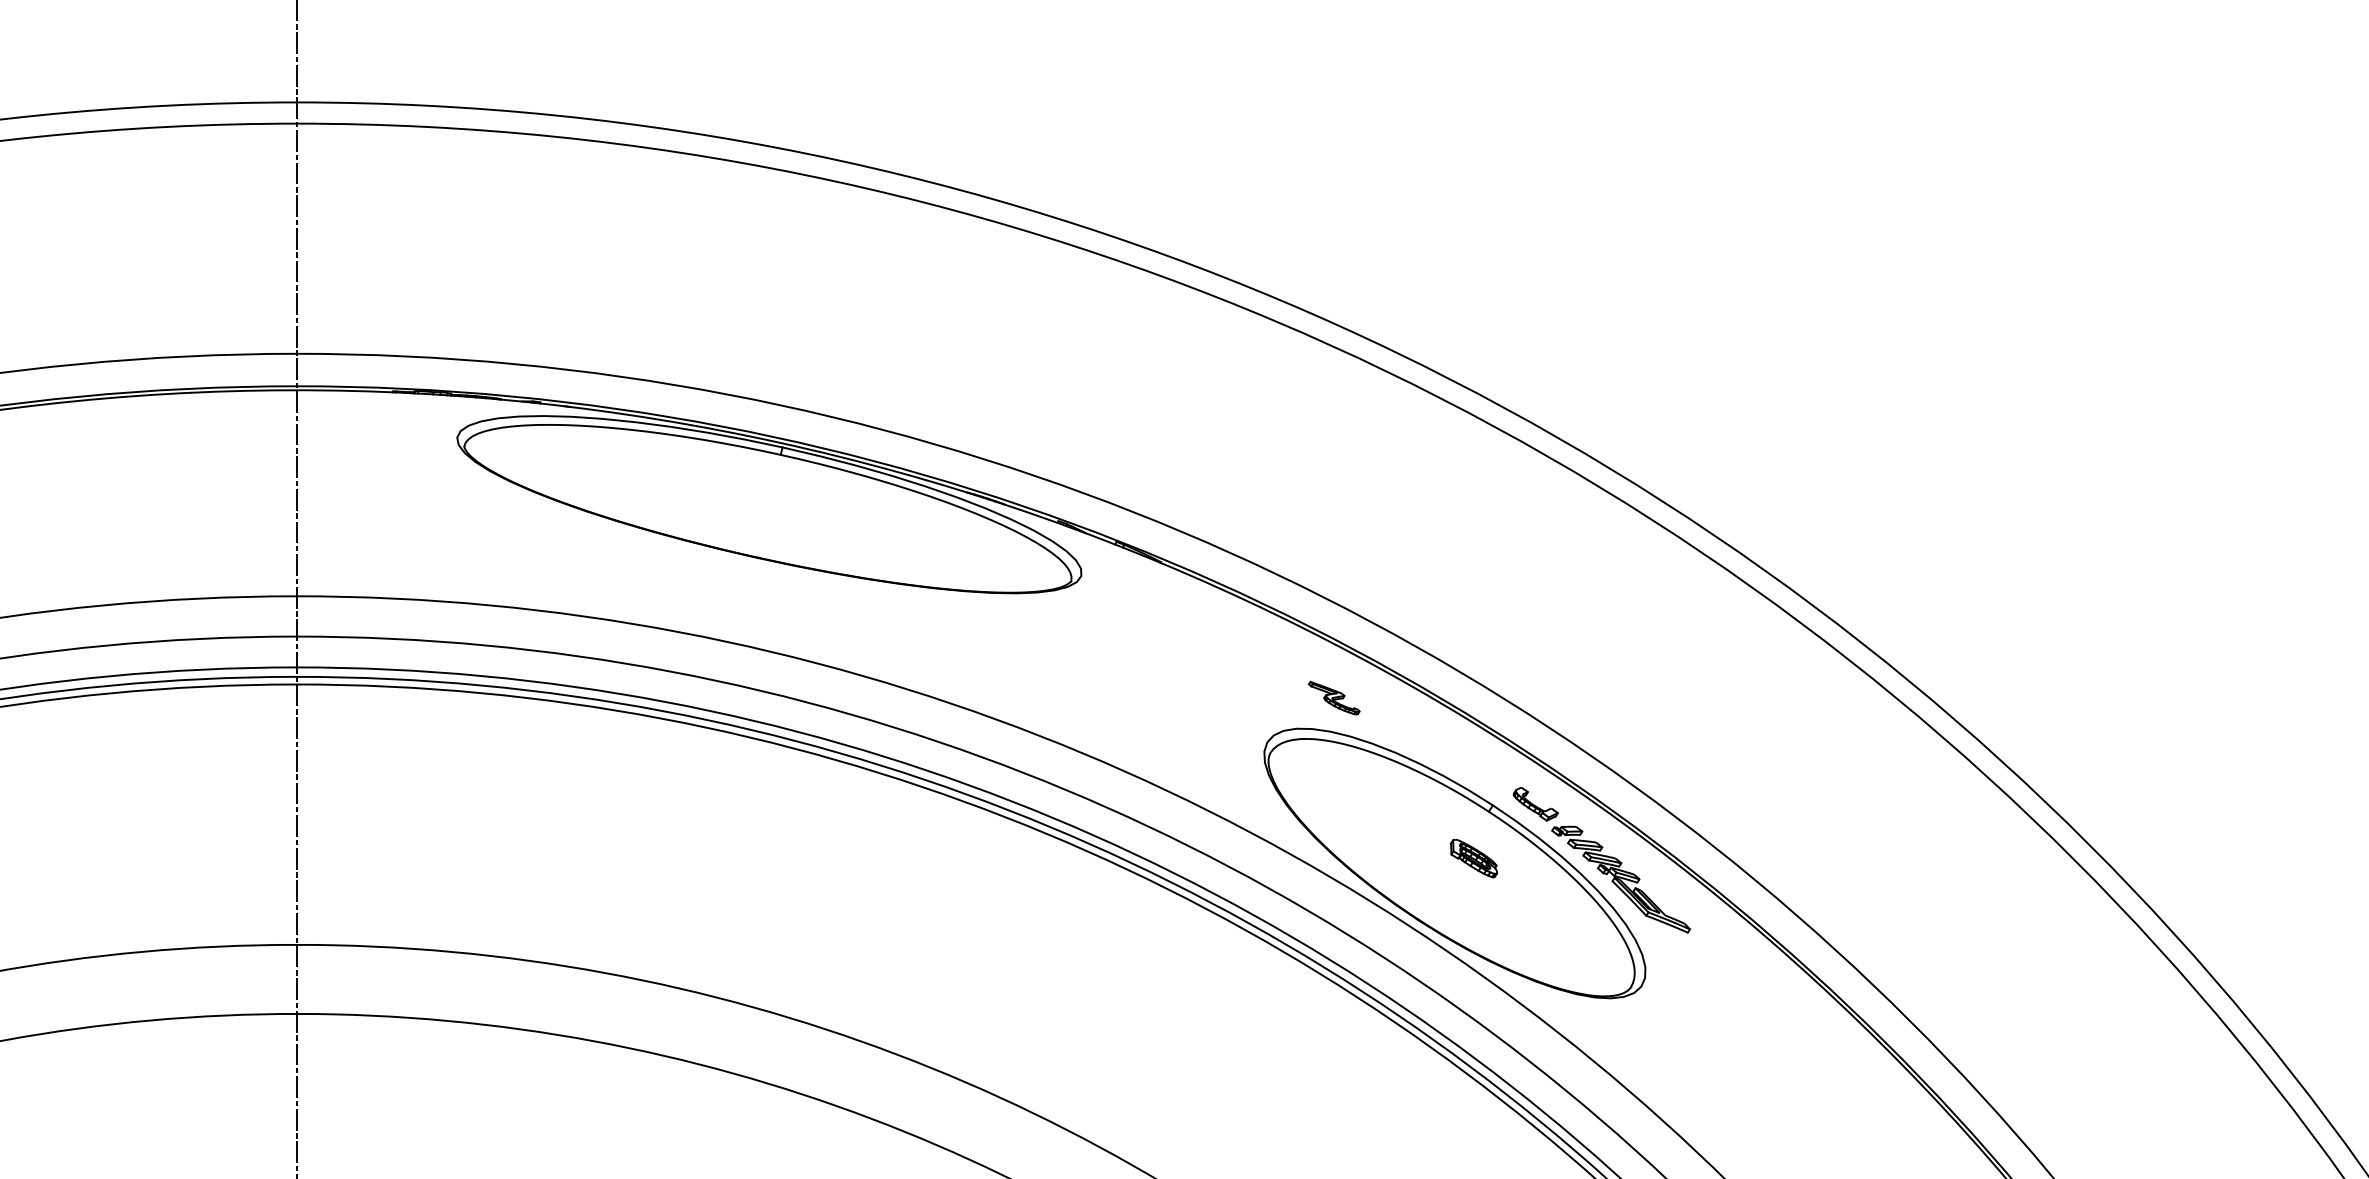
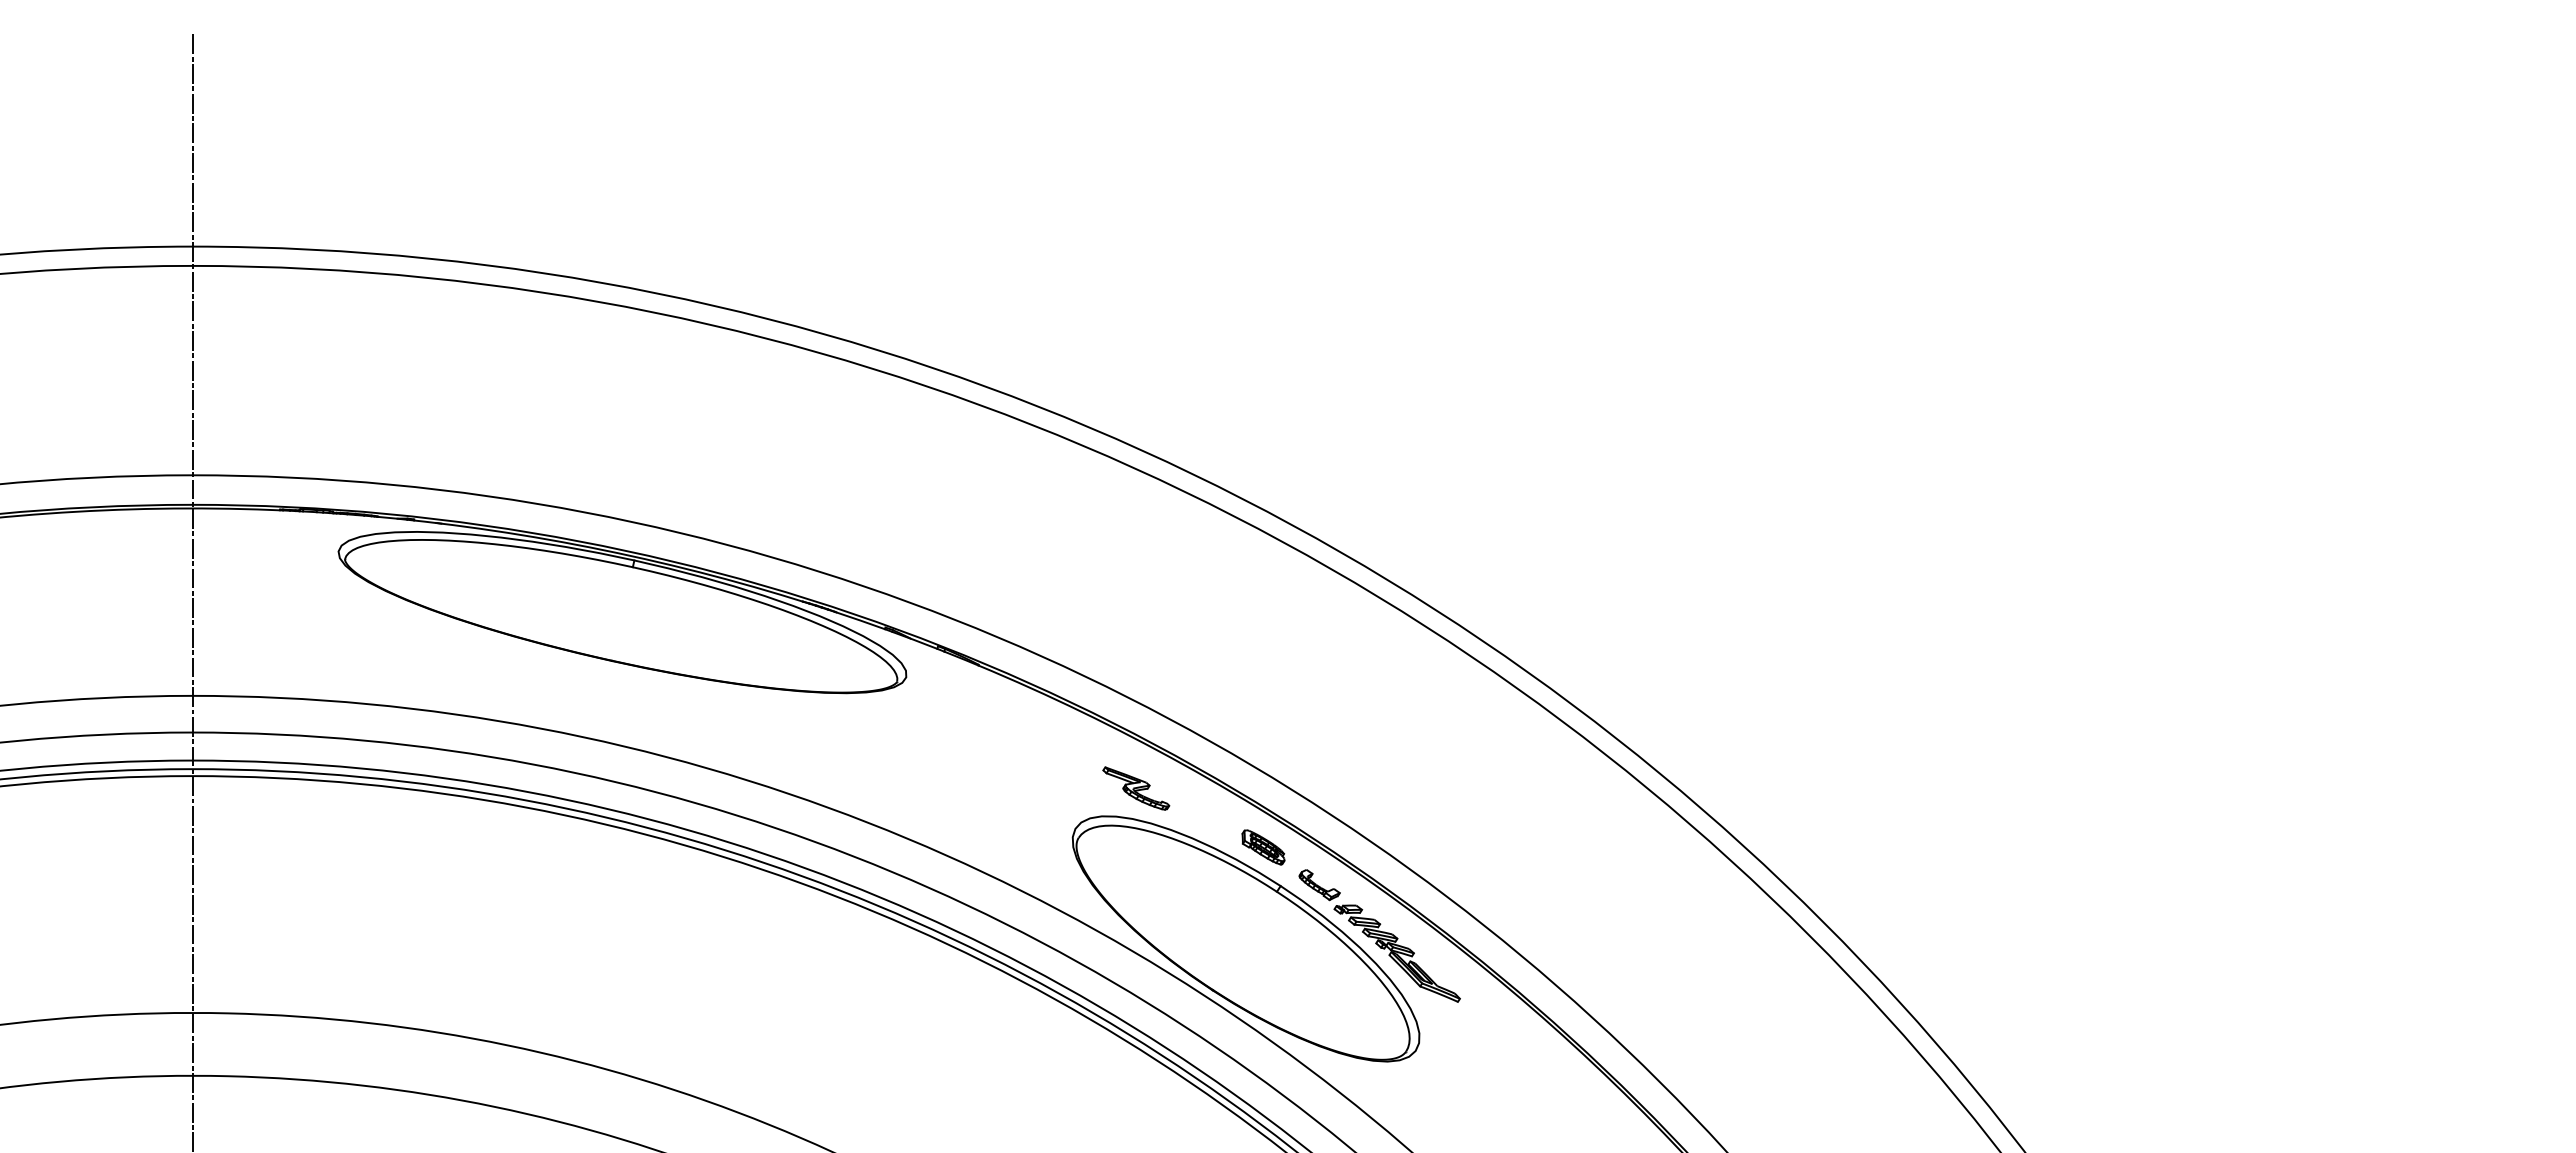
part: (1334, 698) -> (1136, 788), size x1.43
part: (1474, 858) -> (1263, 847), moved

